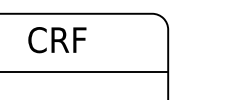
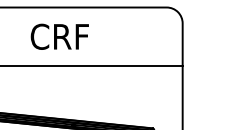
text: (57, 39) -> (59, 36), moved

